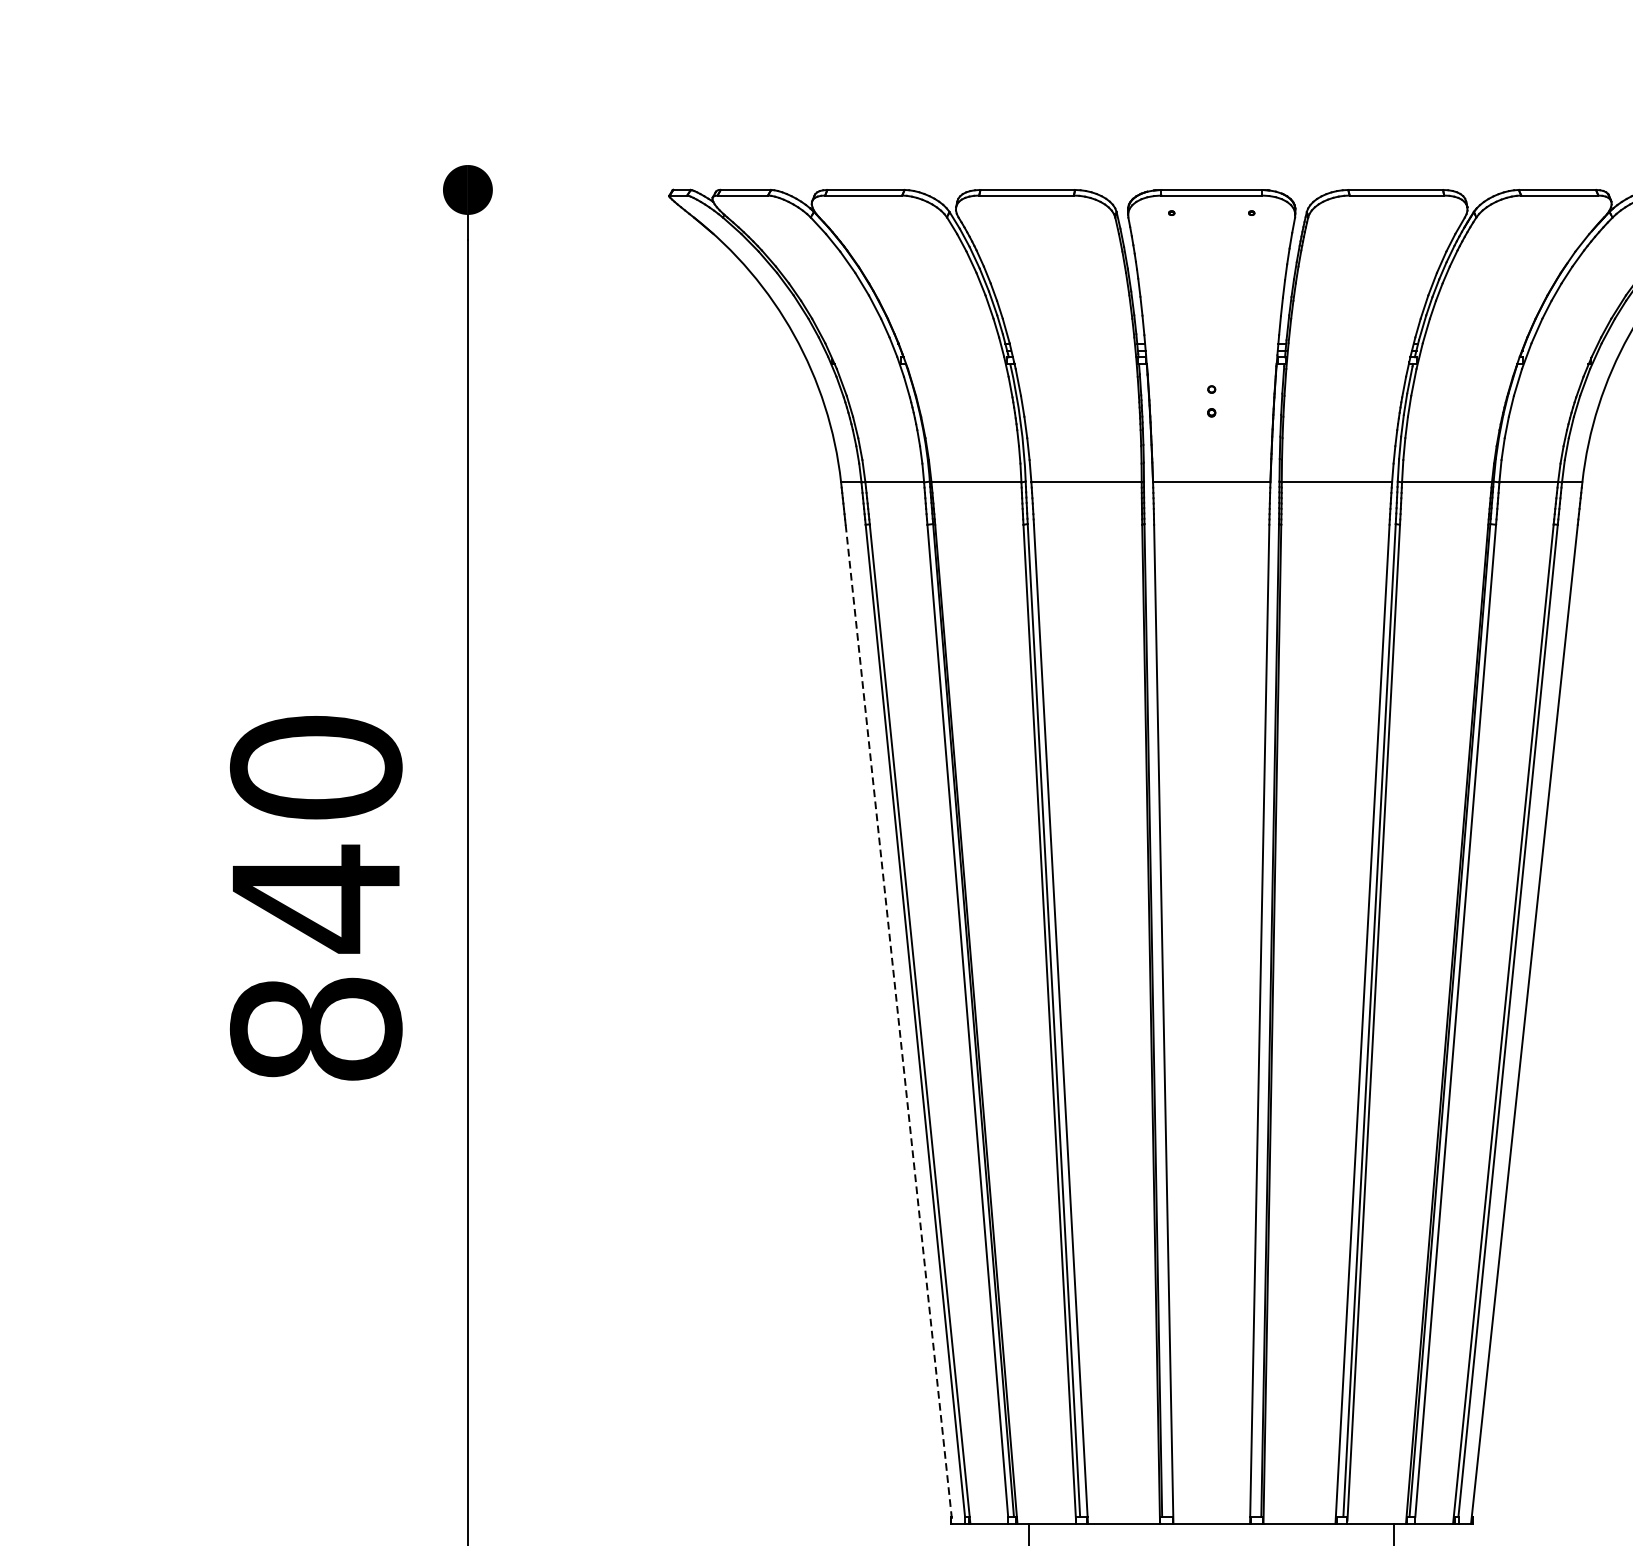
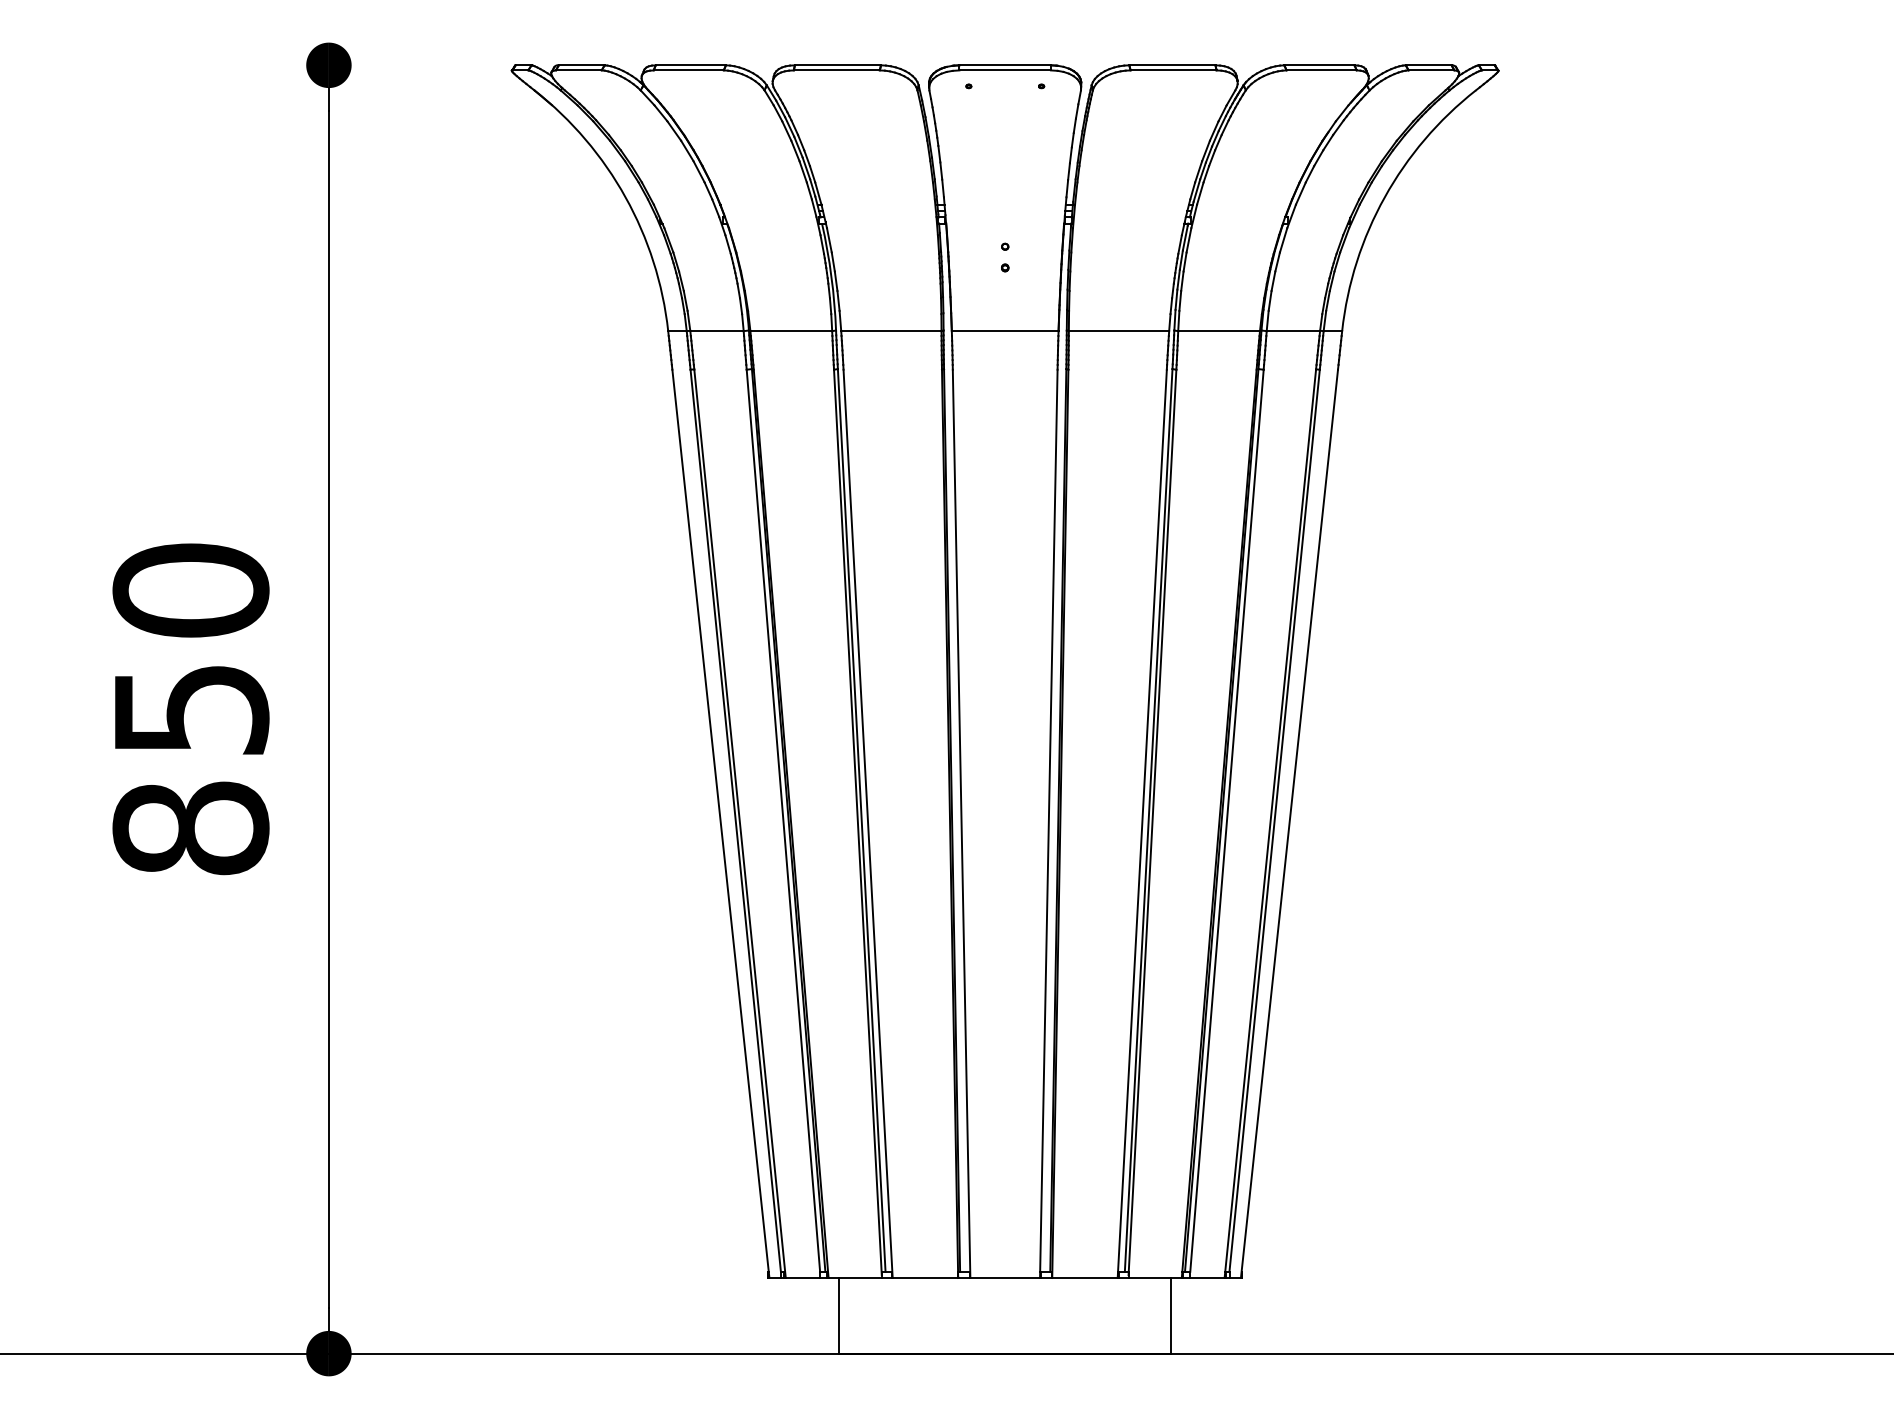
text: (317, 898) -> (192, 709), 840 -> 850
line: (898, 1023) -> (720, 823), dashed -> solid

